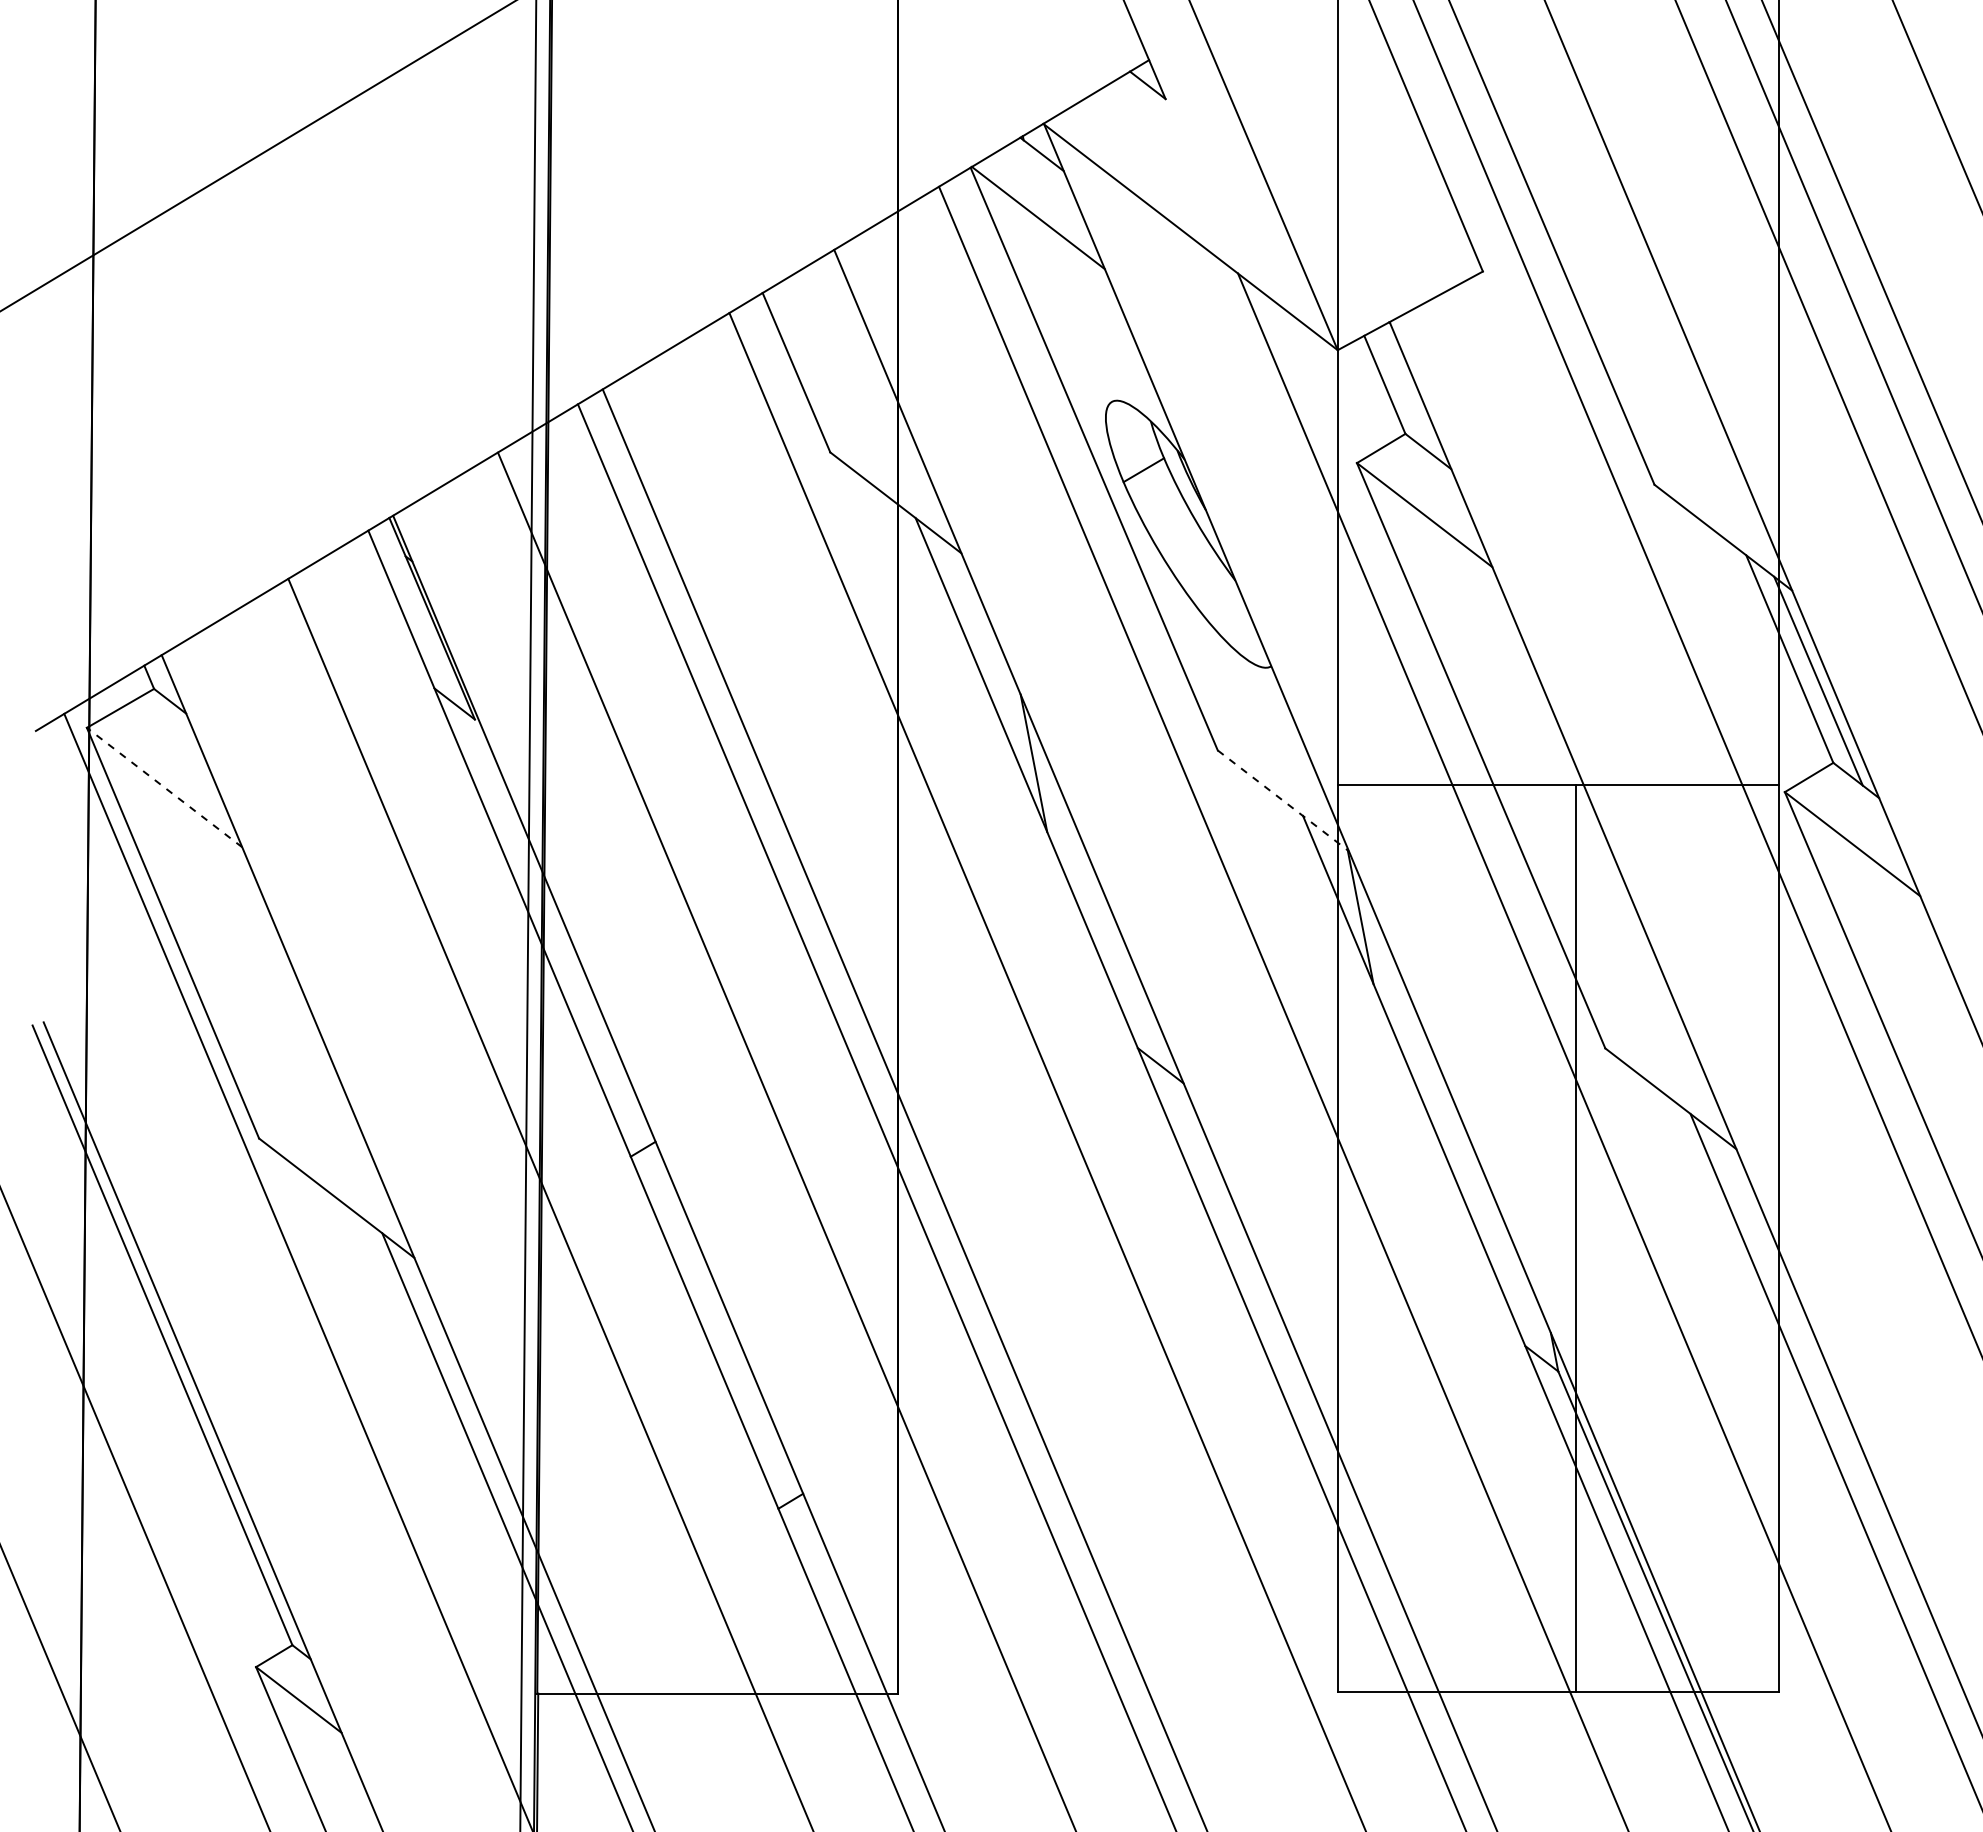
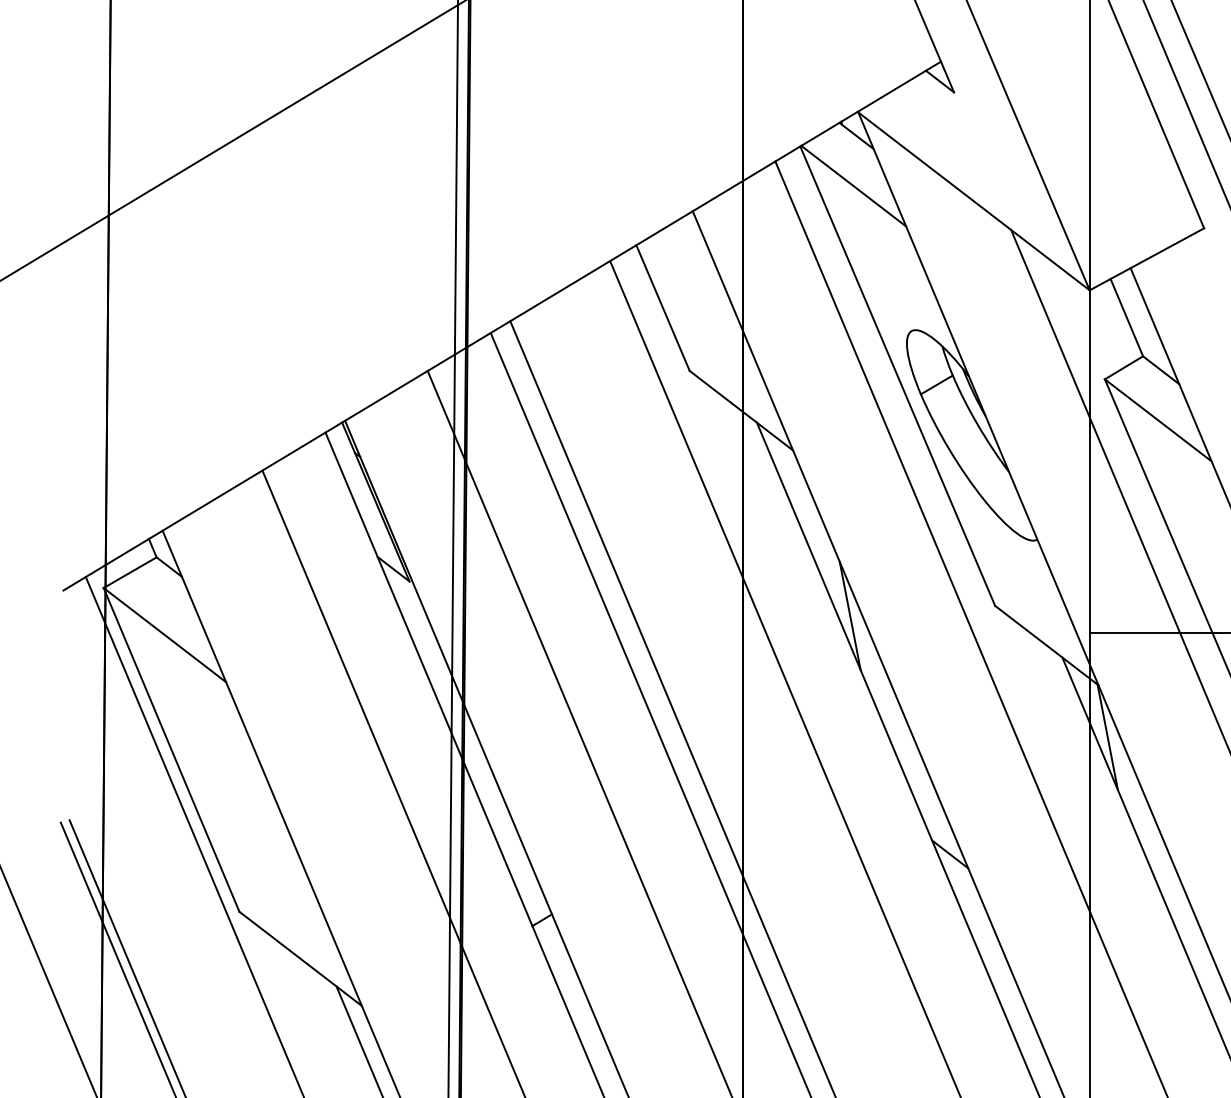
line: (164, 787) -> (164, 635), dashed -> solid
line: (1283, 800) -> (1046, 645), dashed -> solid

